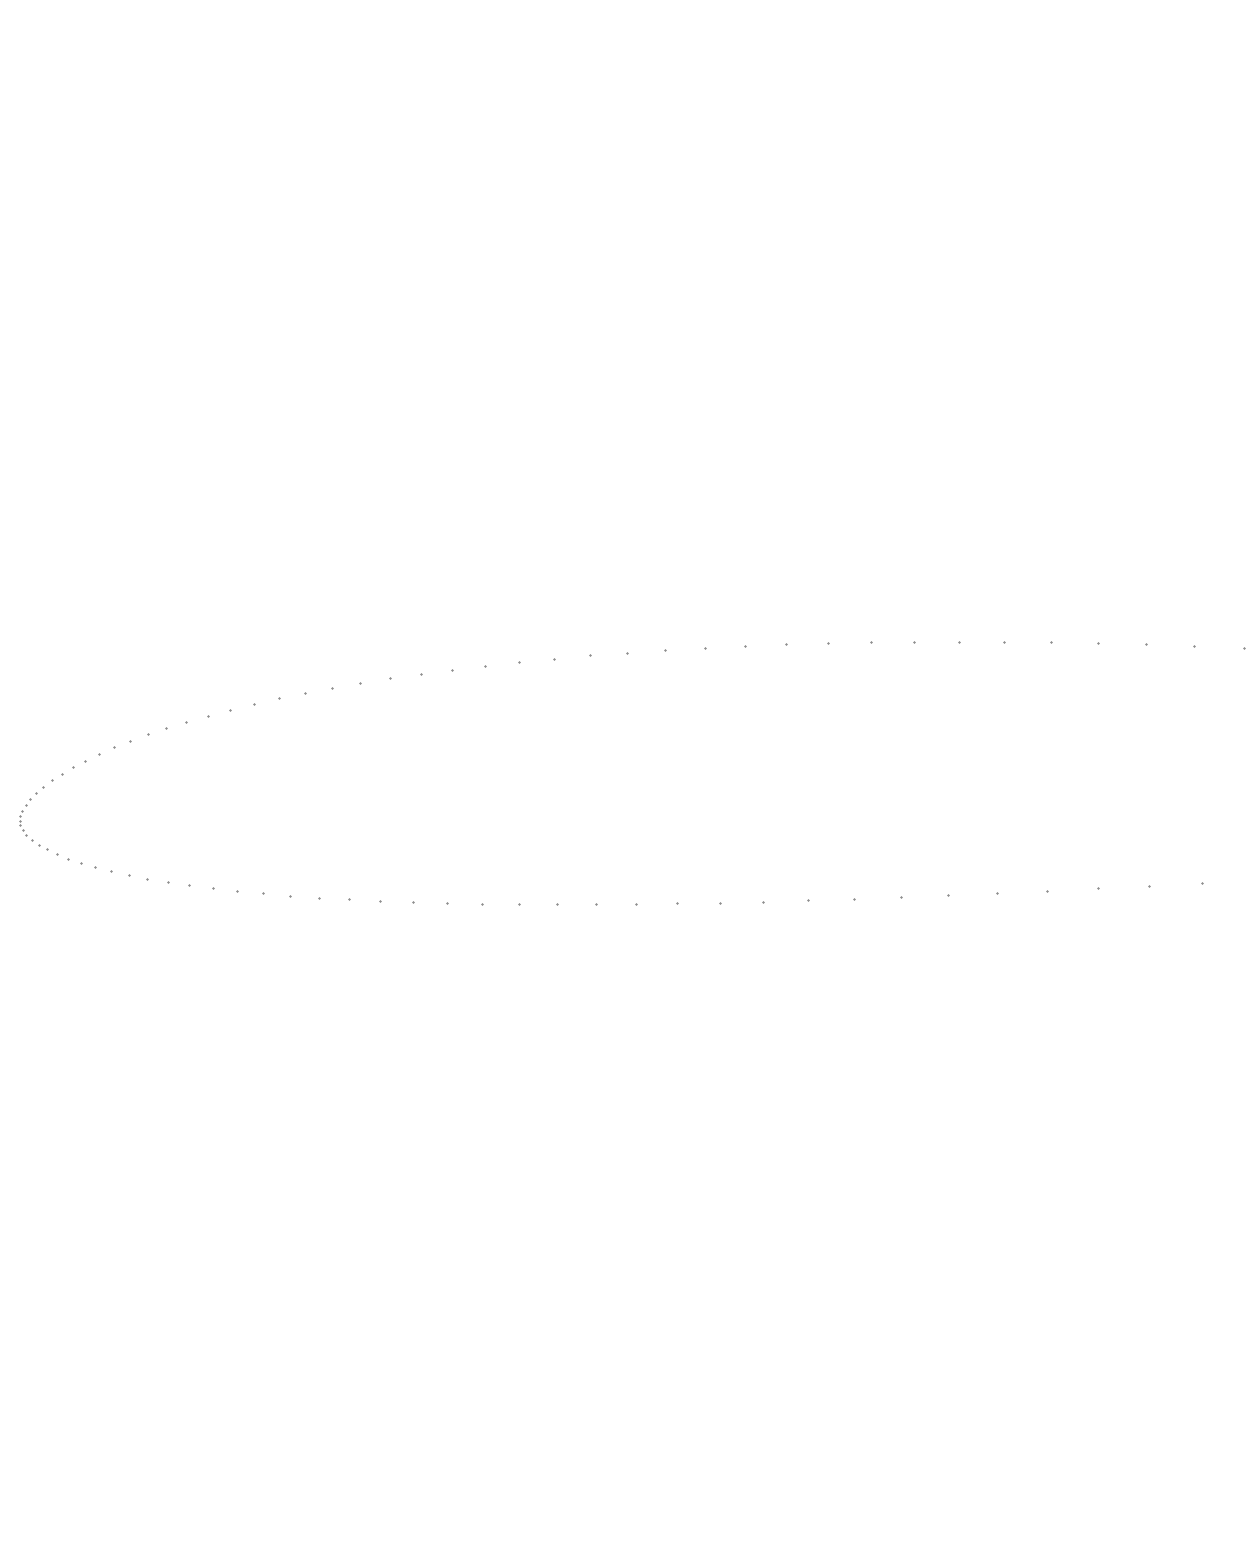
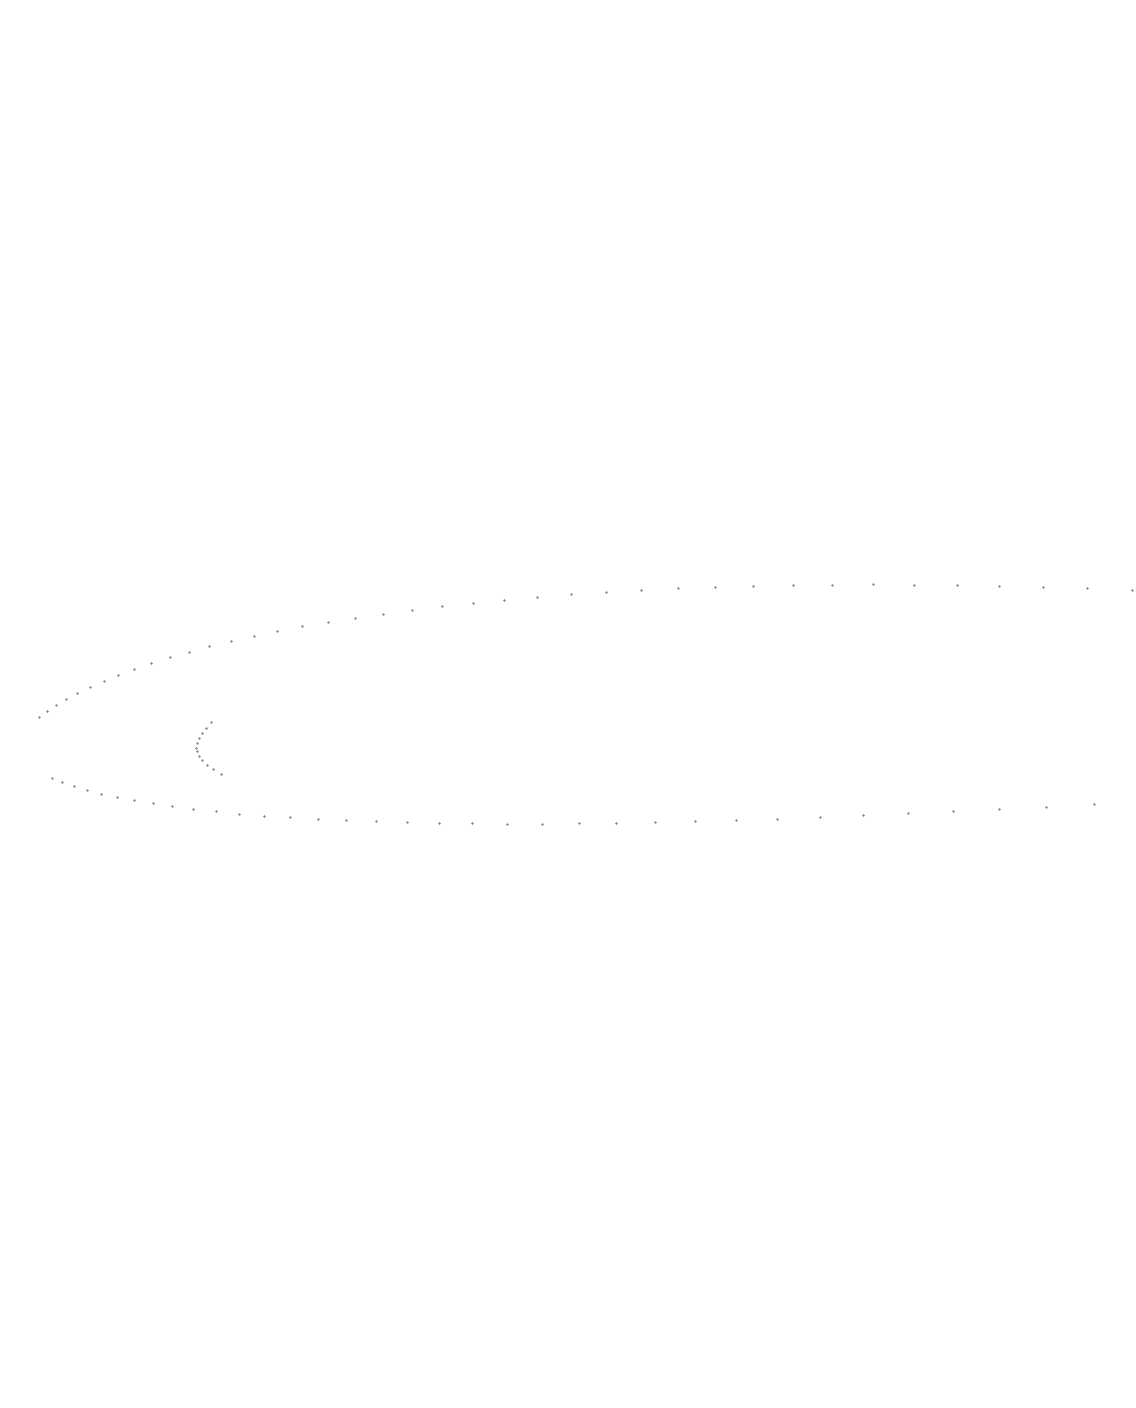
part: (21, 821) -> (197, 748), moved

